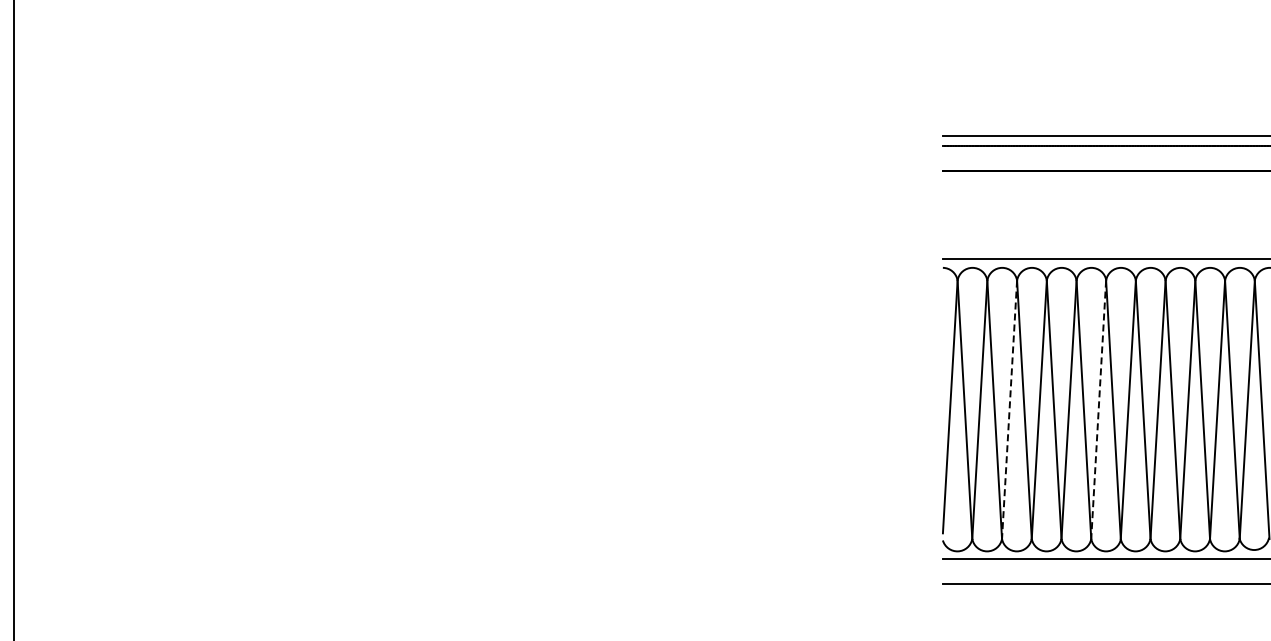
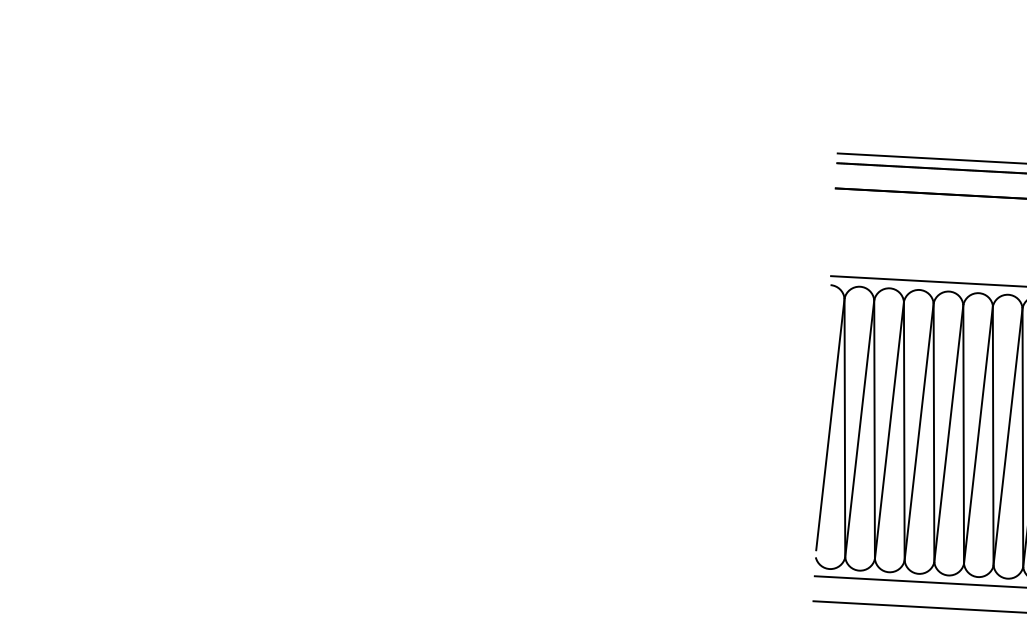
line: (1009, 410) -> (889, 431), dashed -> solid
line: (1098, 410) -> (978, 435), dashed -> solid

